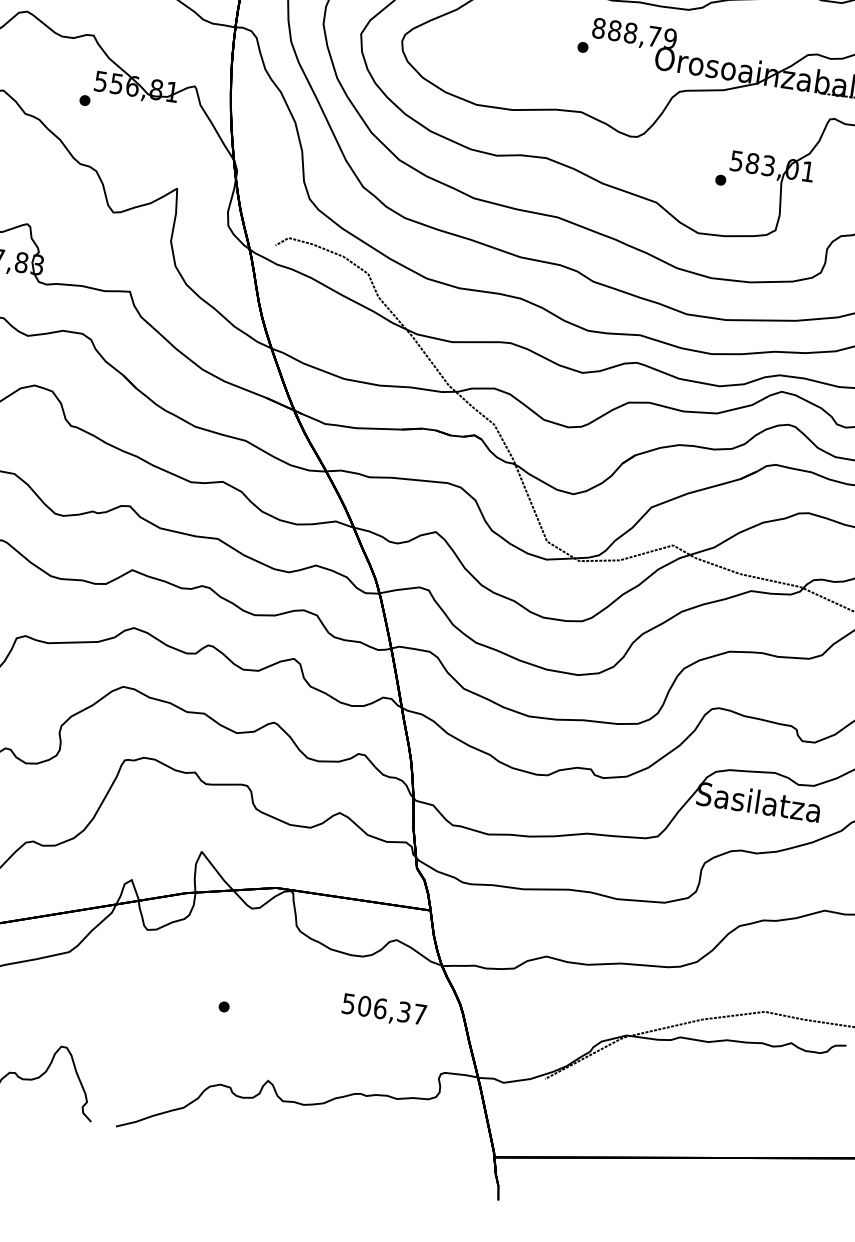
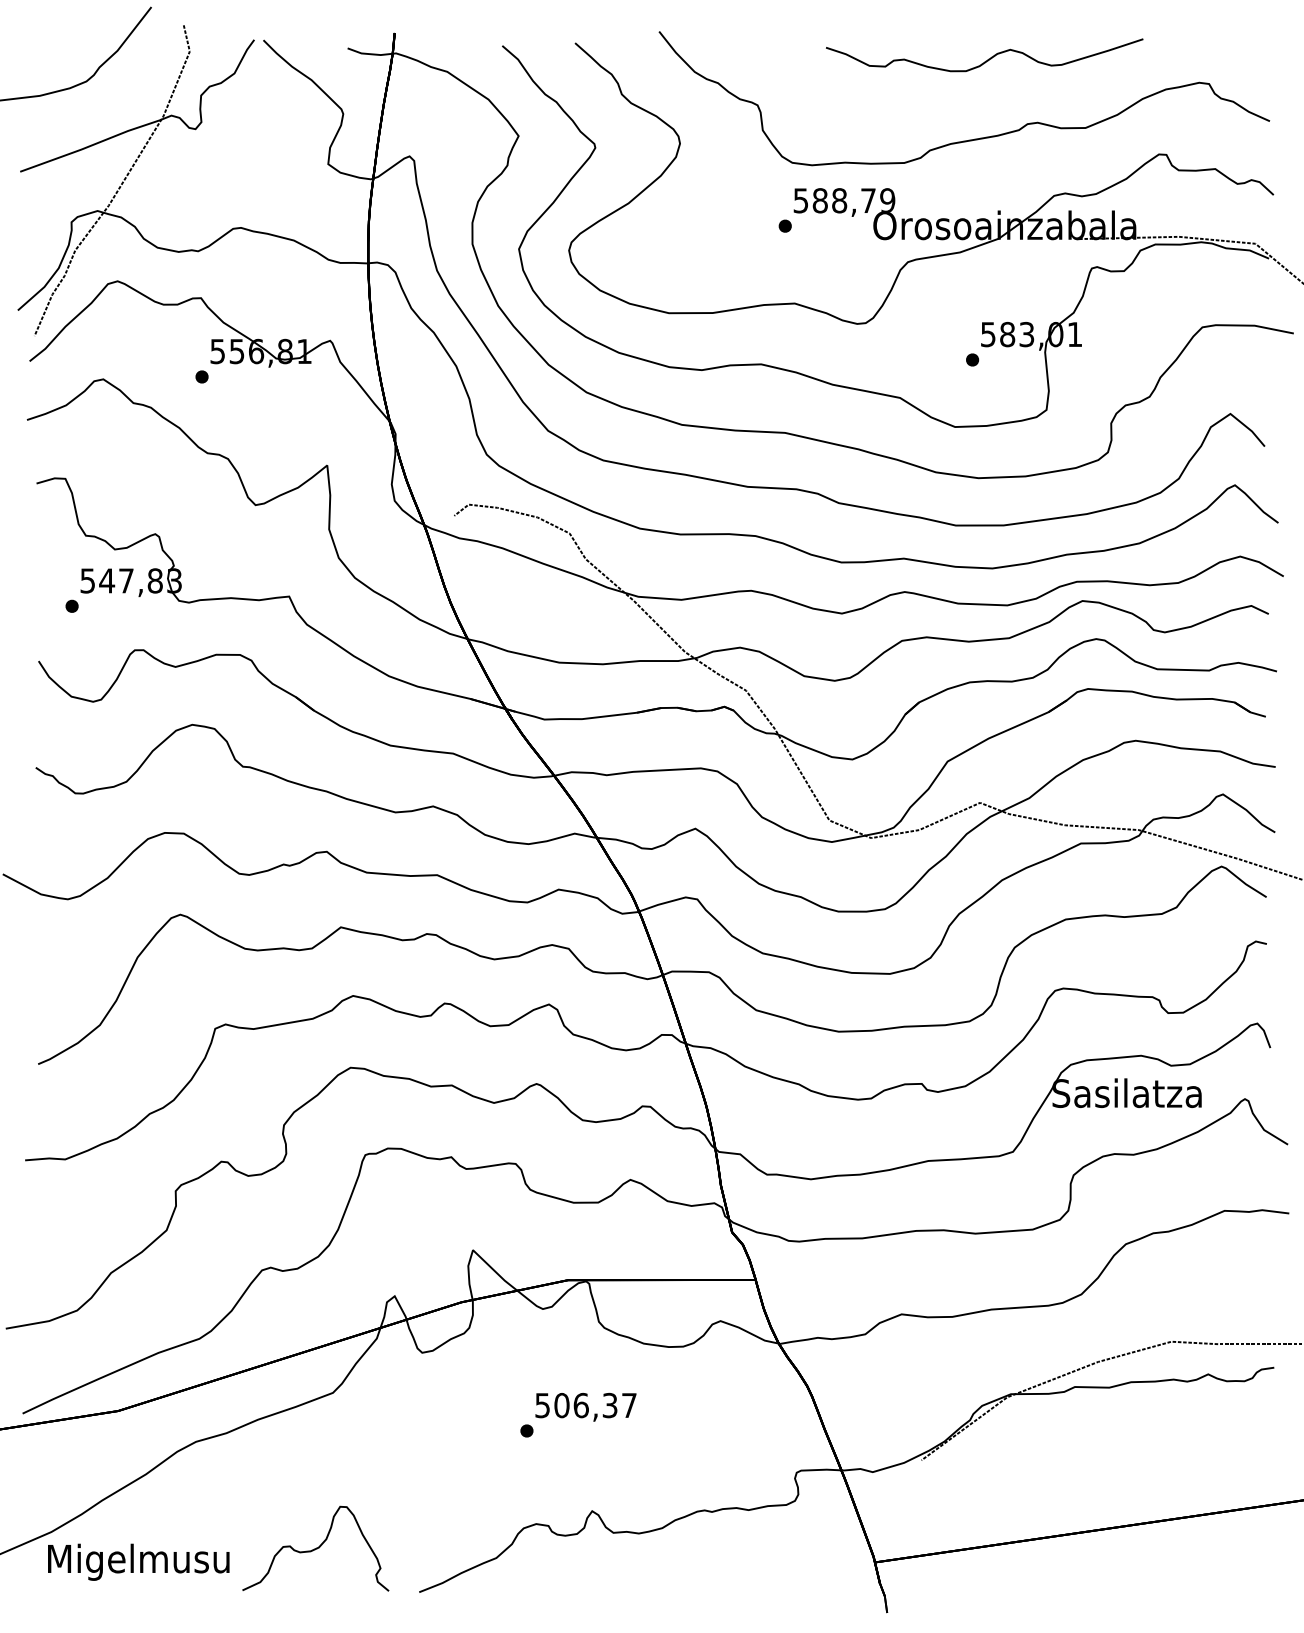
text: (598, 28) -> (800, 200), 888,79 -> 588,79
text: (383, 1009) -> (585, 1406), moved

